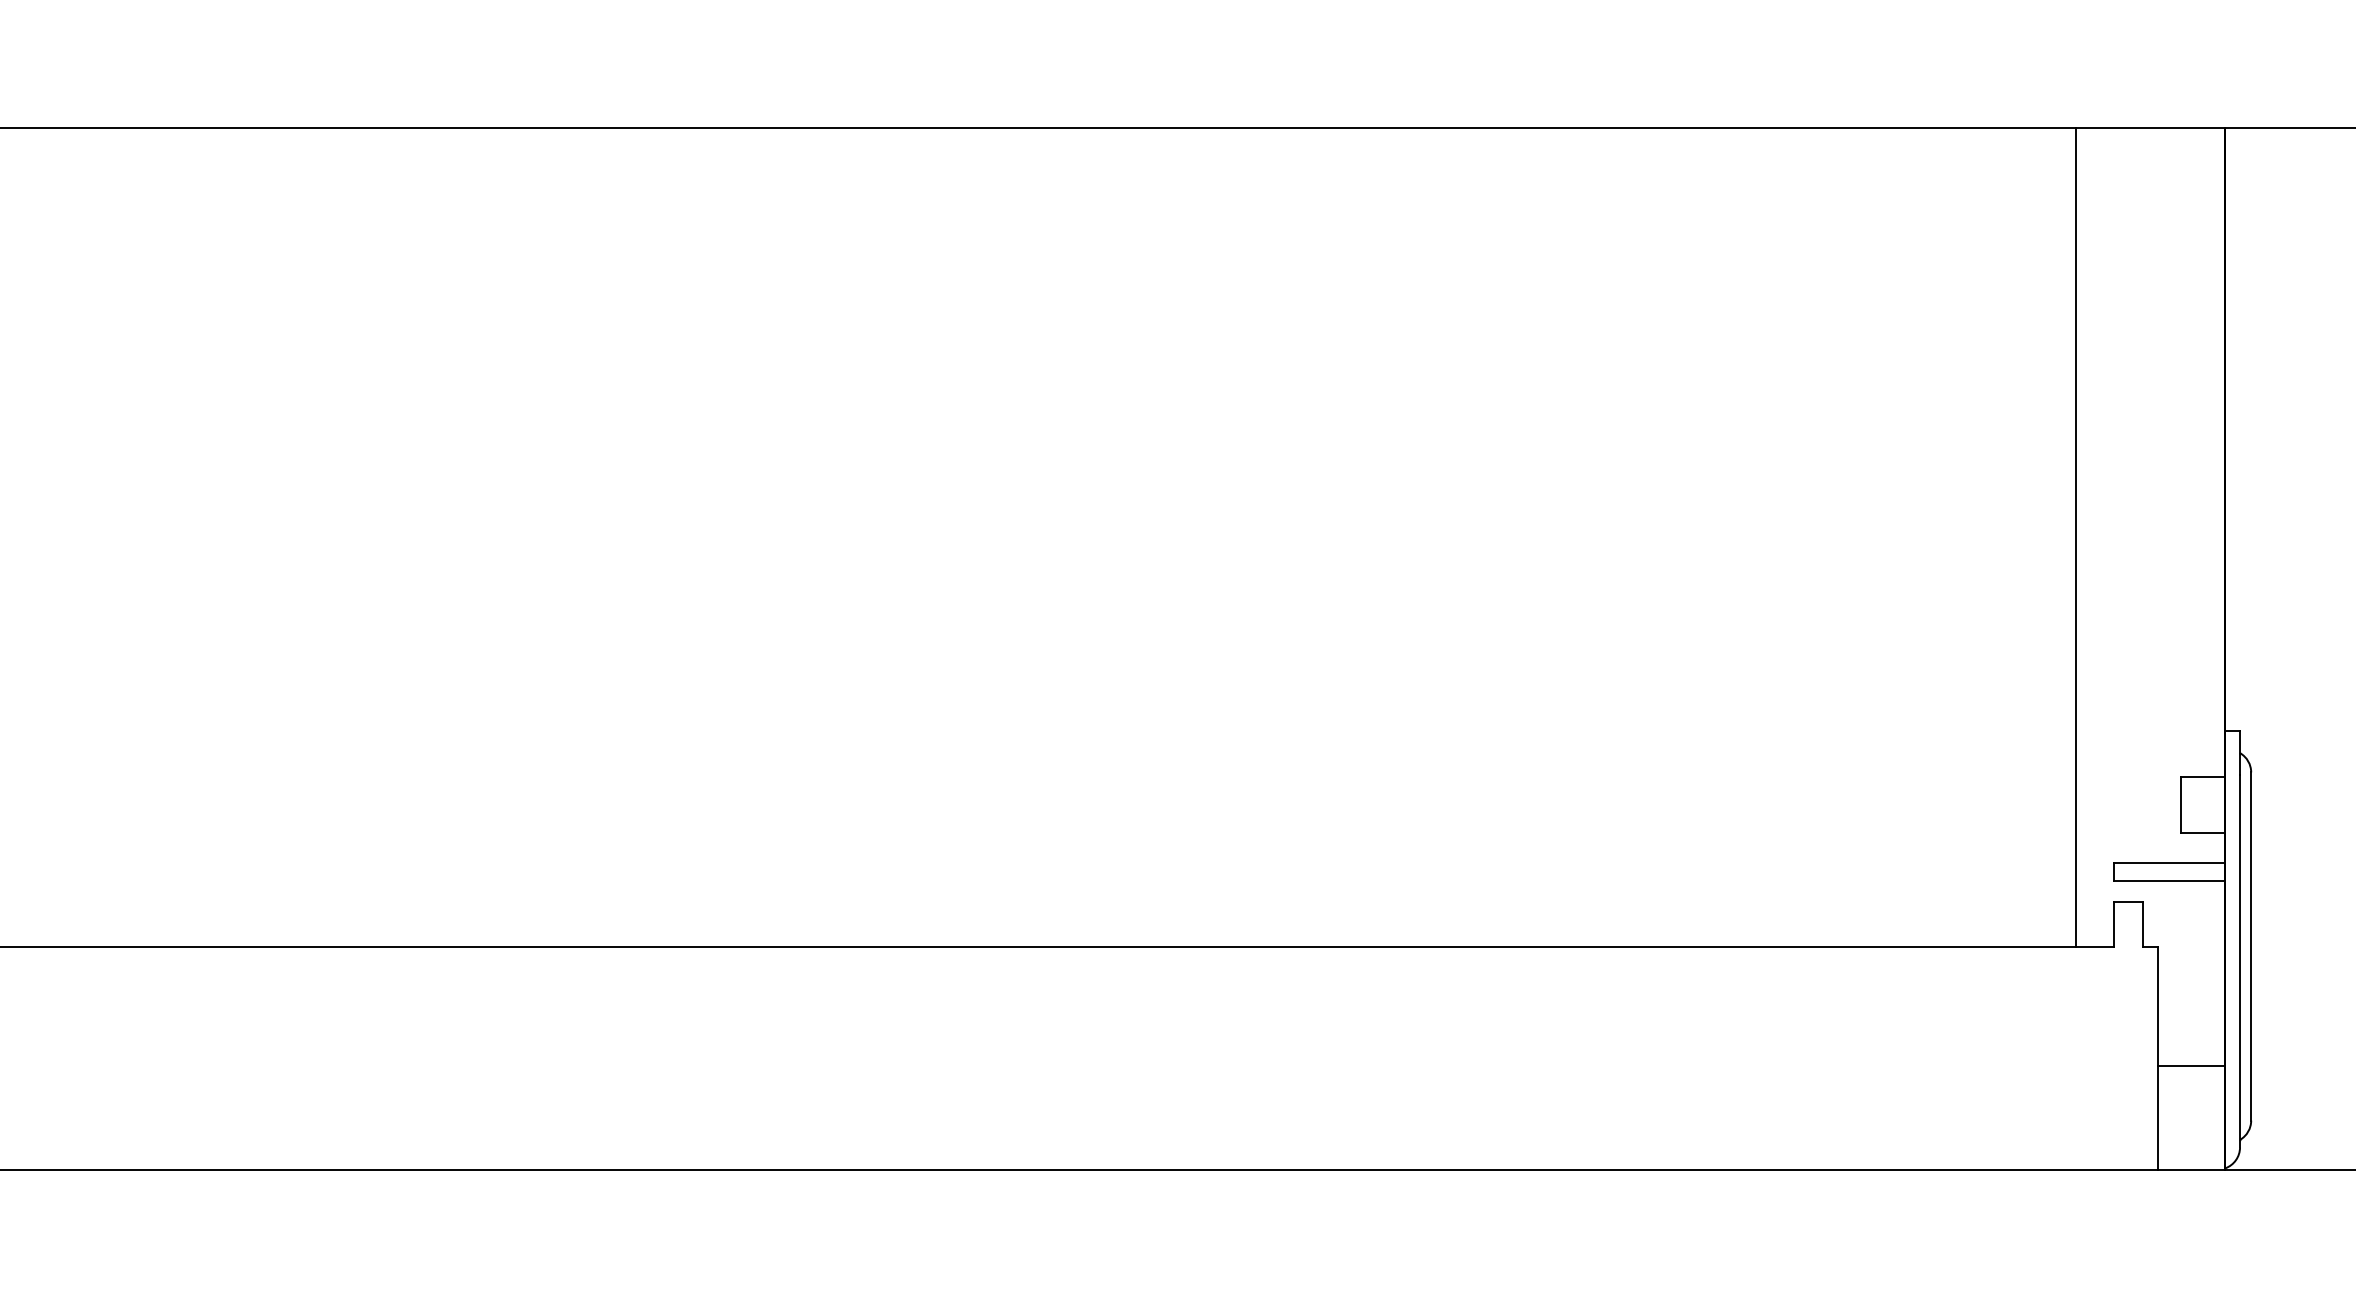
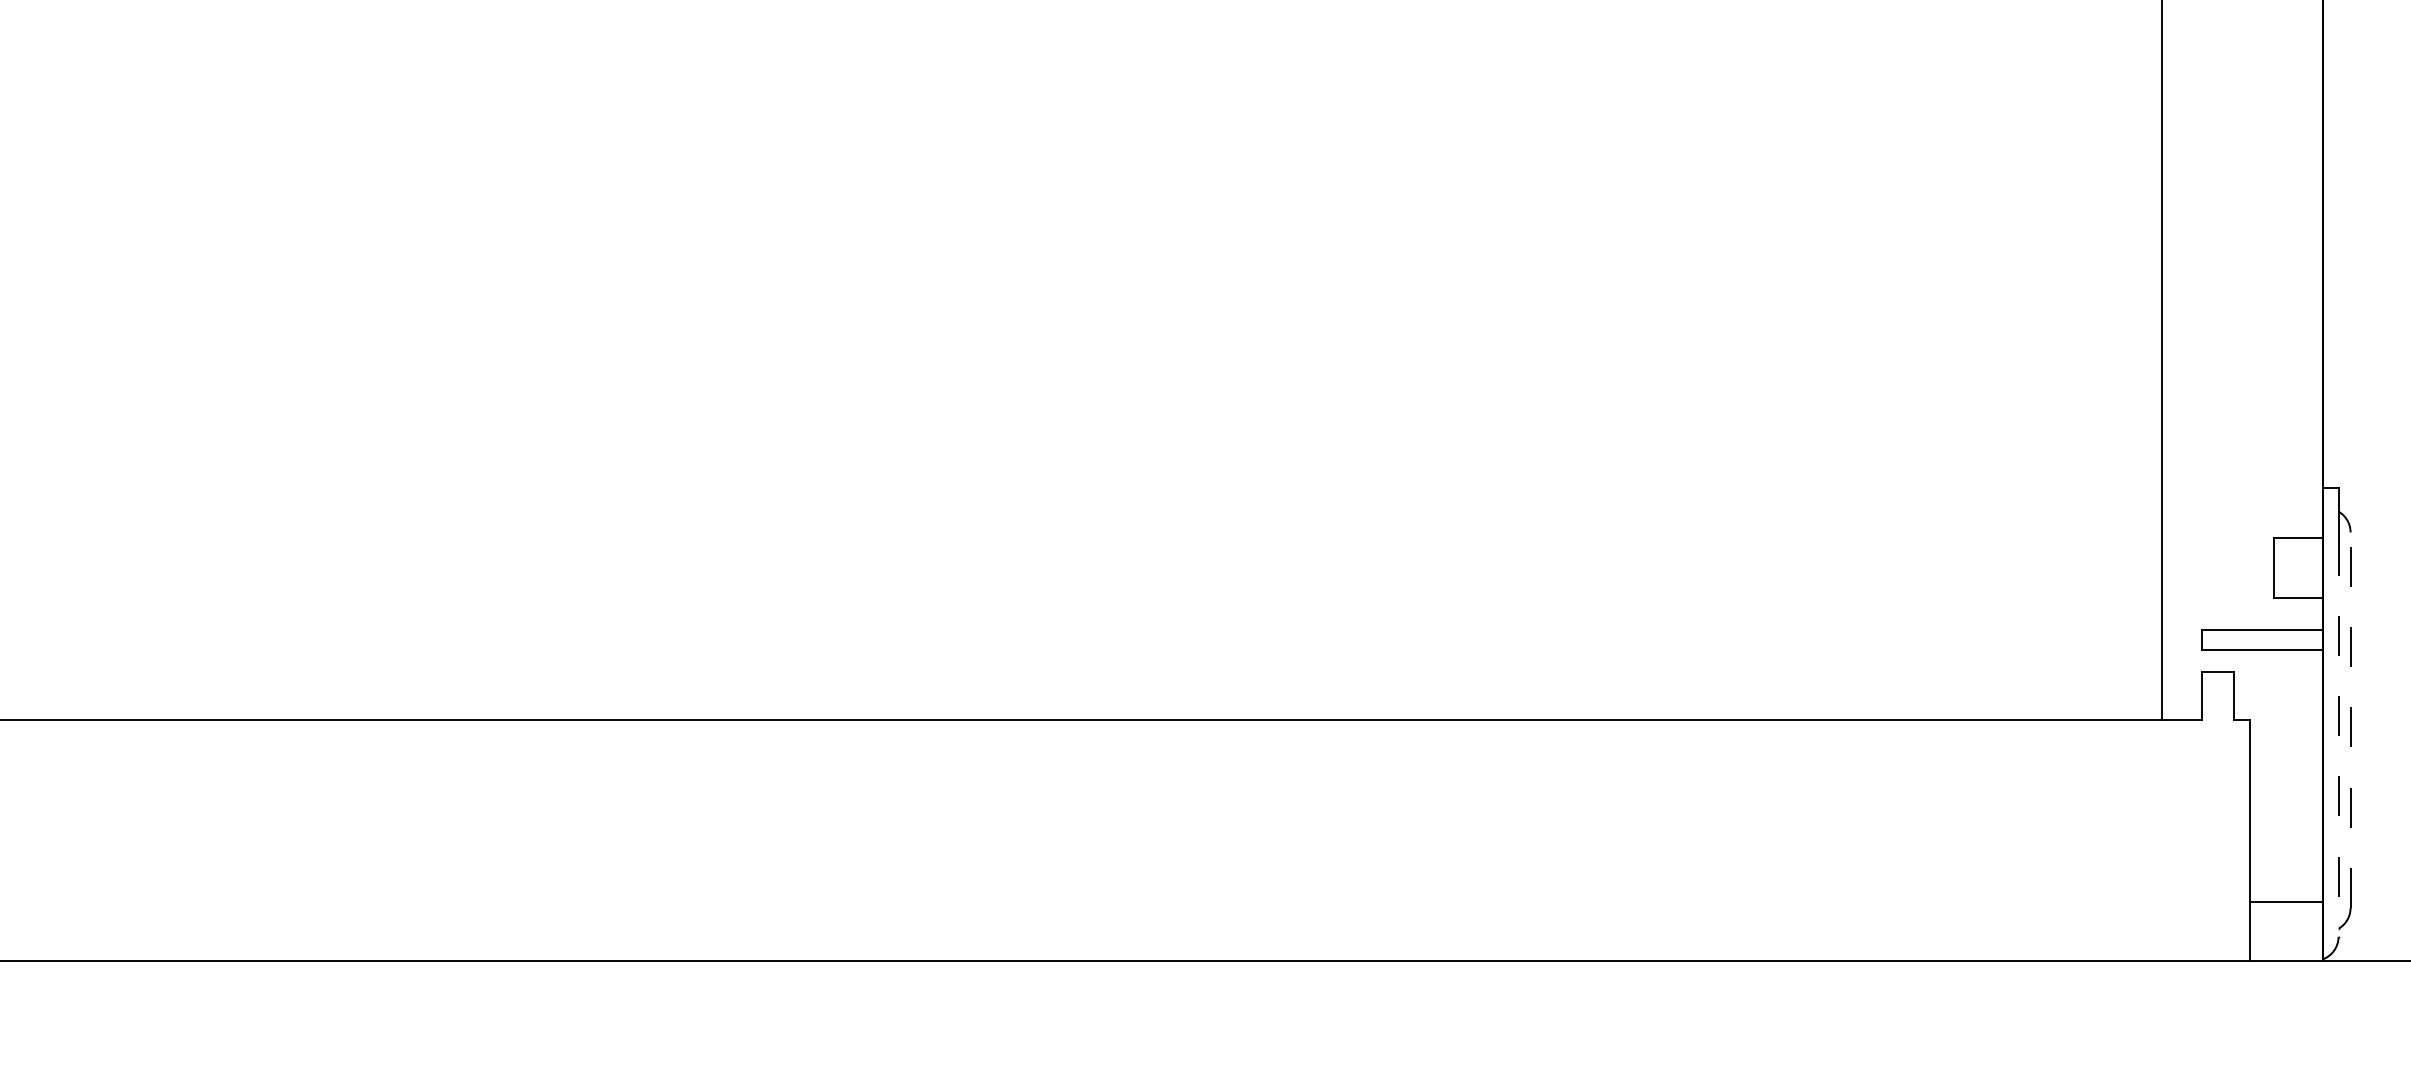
line: (2251, 946) -> (2350, 720), solid -> dashed
line: (2240, 961) -> (2339, 736), solid -> dashed
line: (2191, 1065) -> (2286, 902), moved

